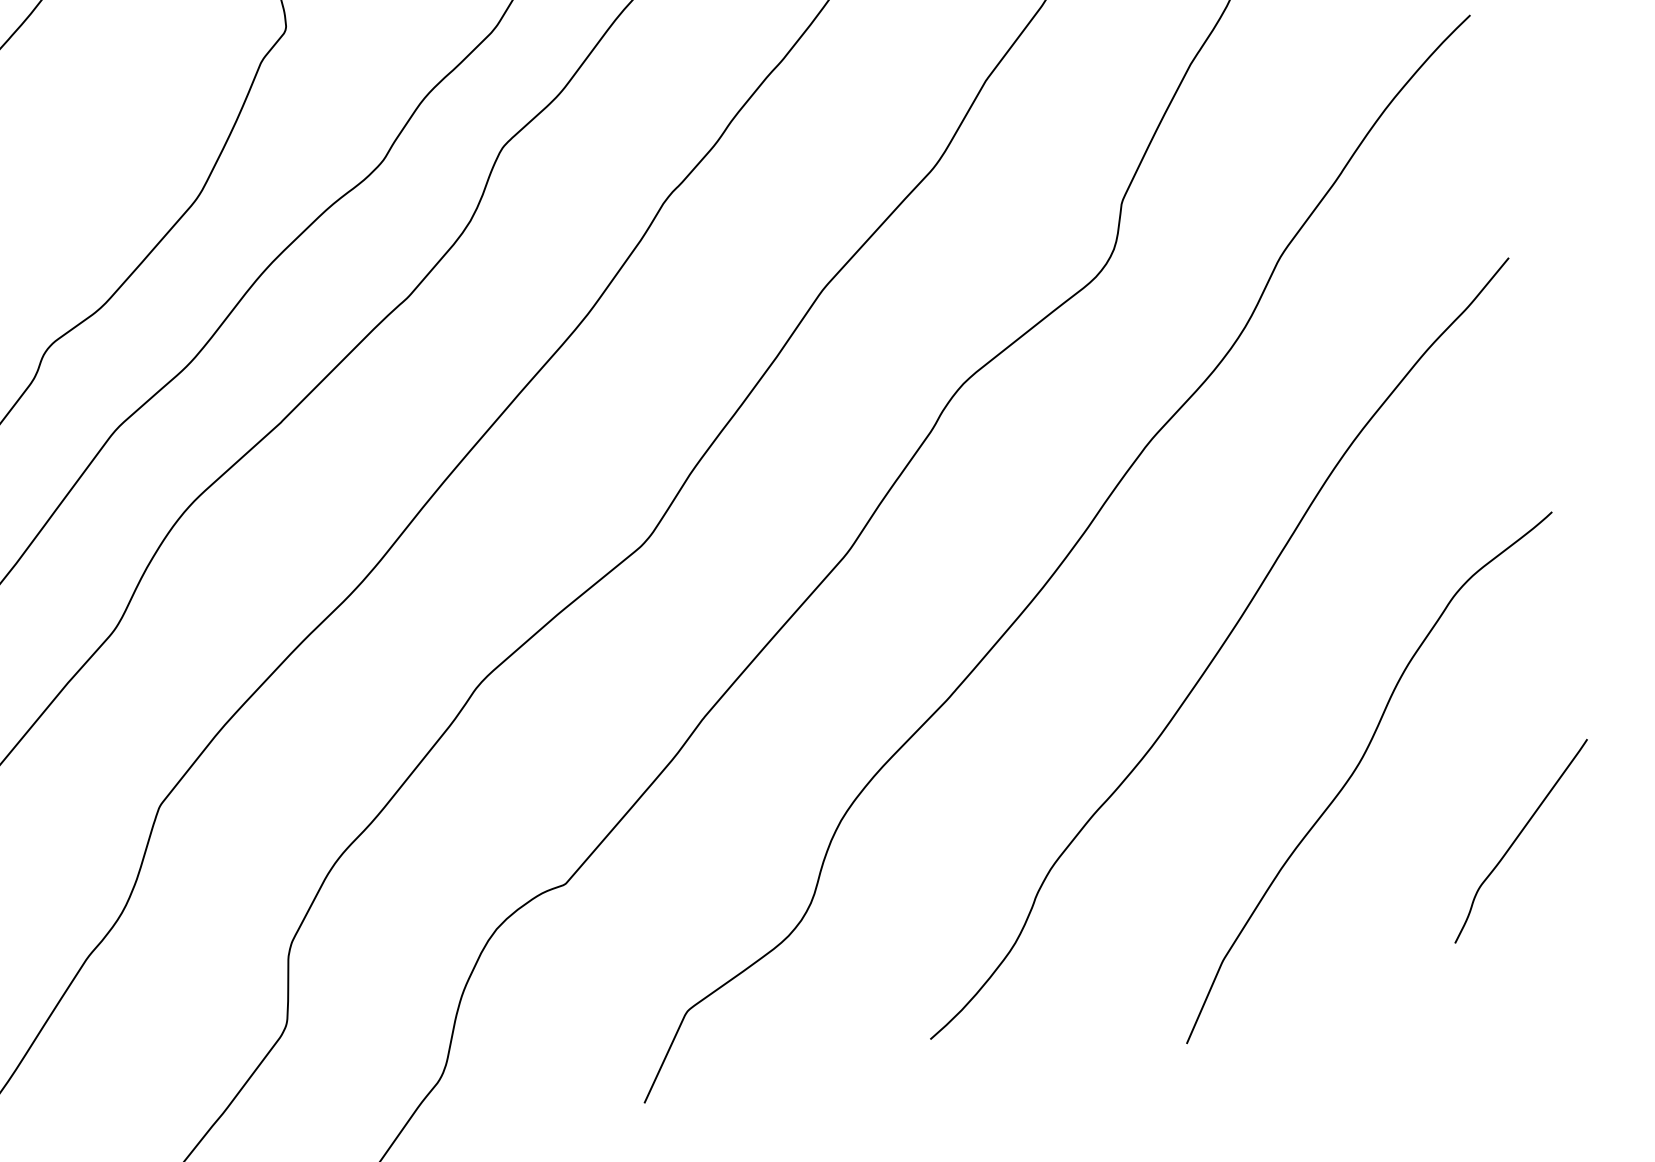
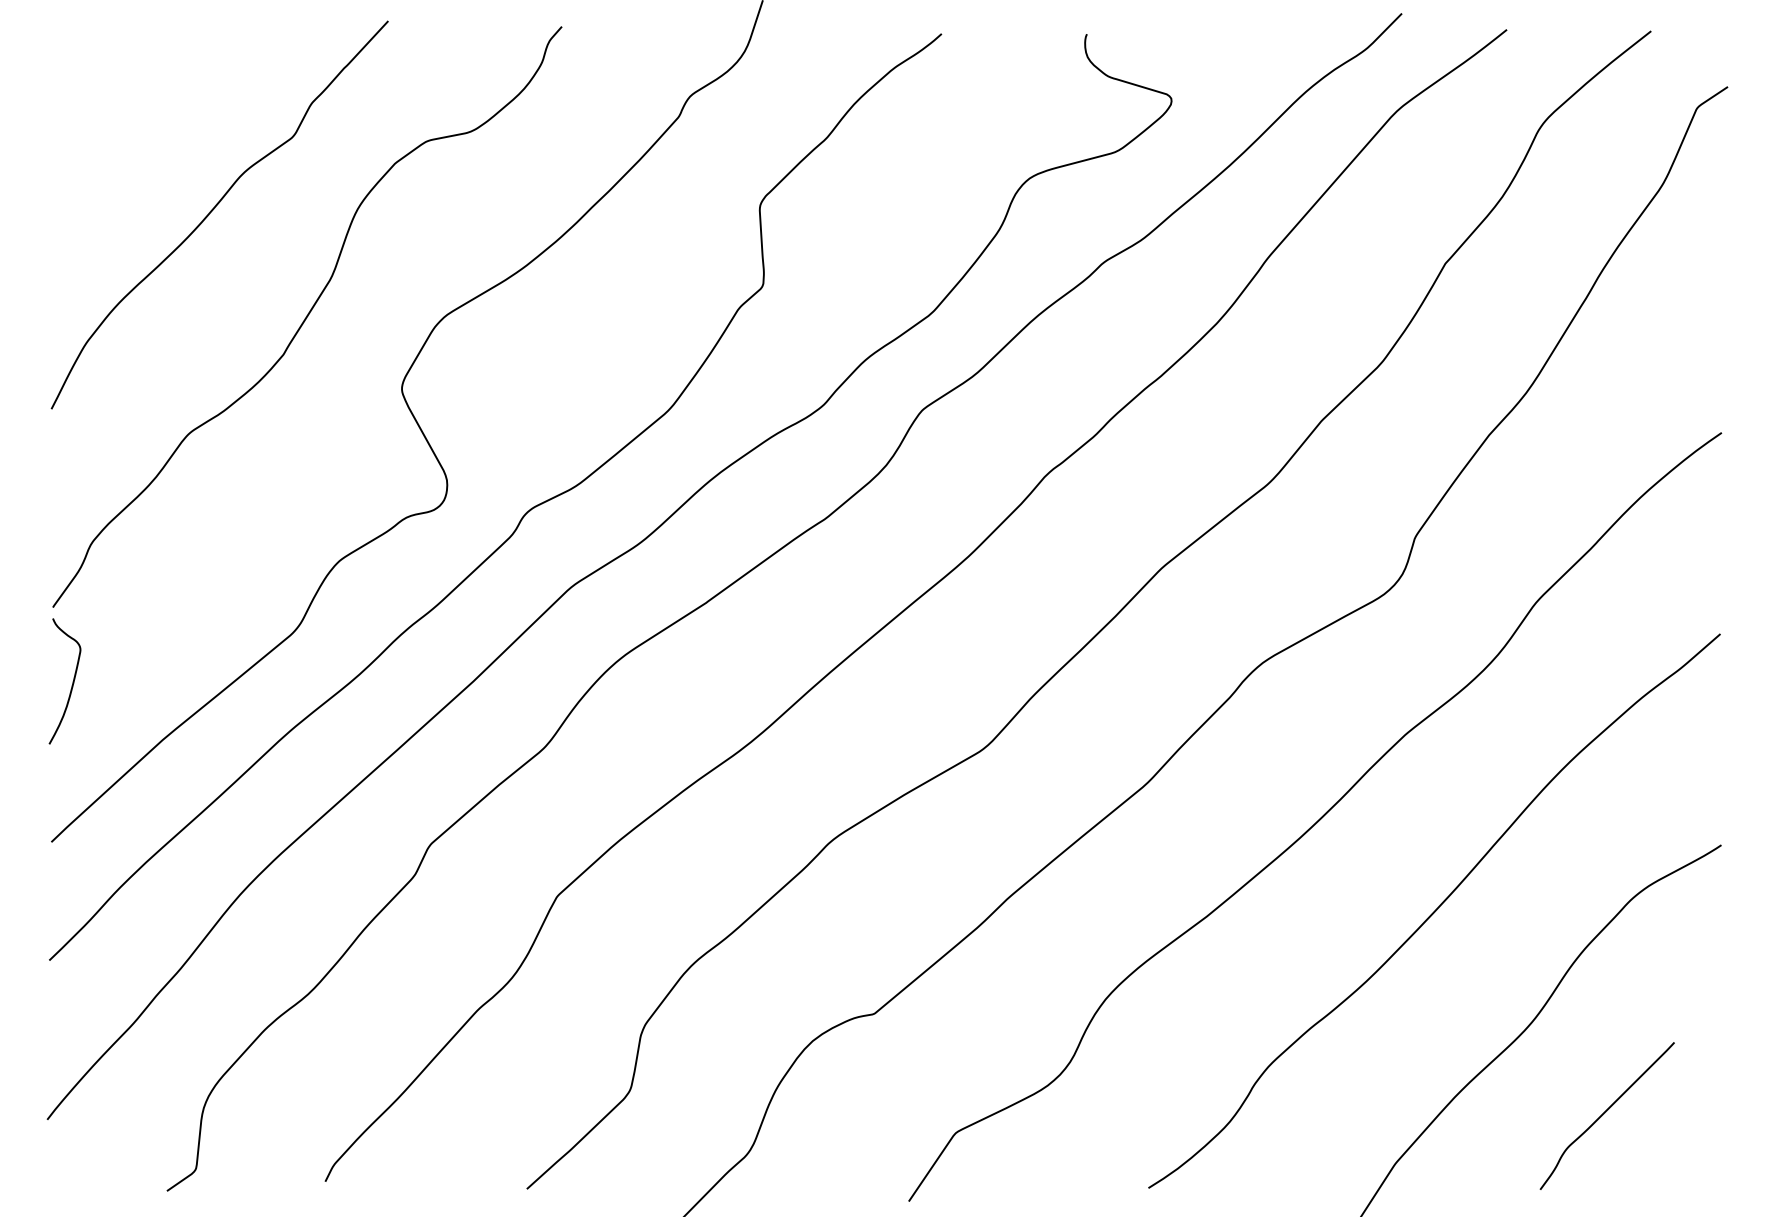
curve: (1518, 838) -> (1605, 1113), moved

